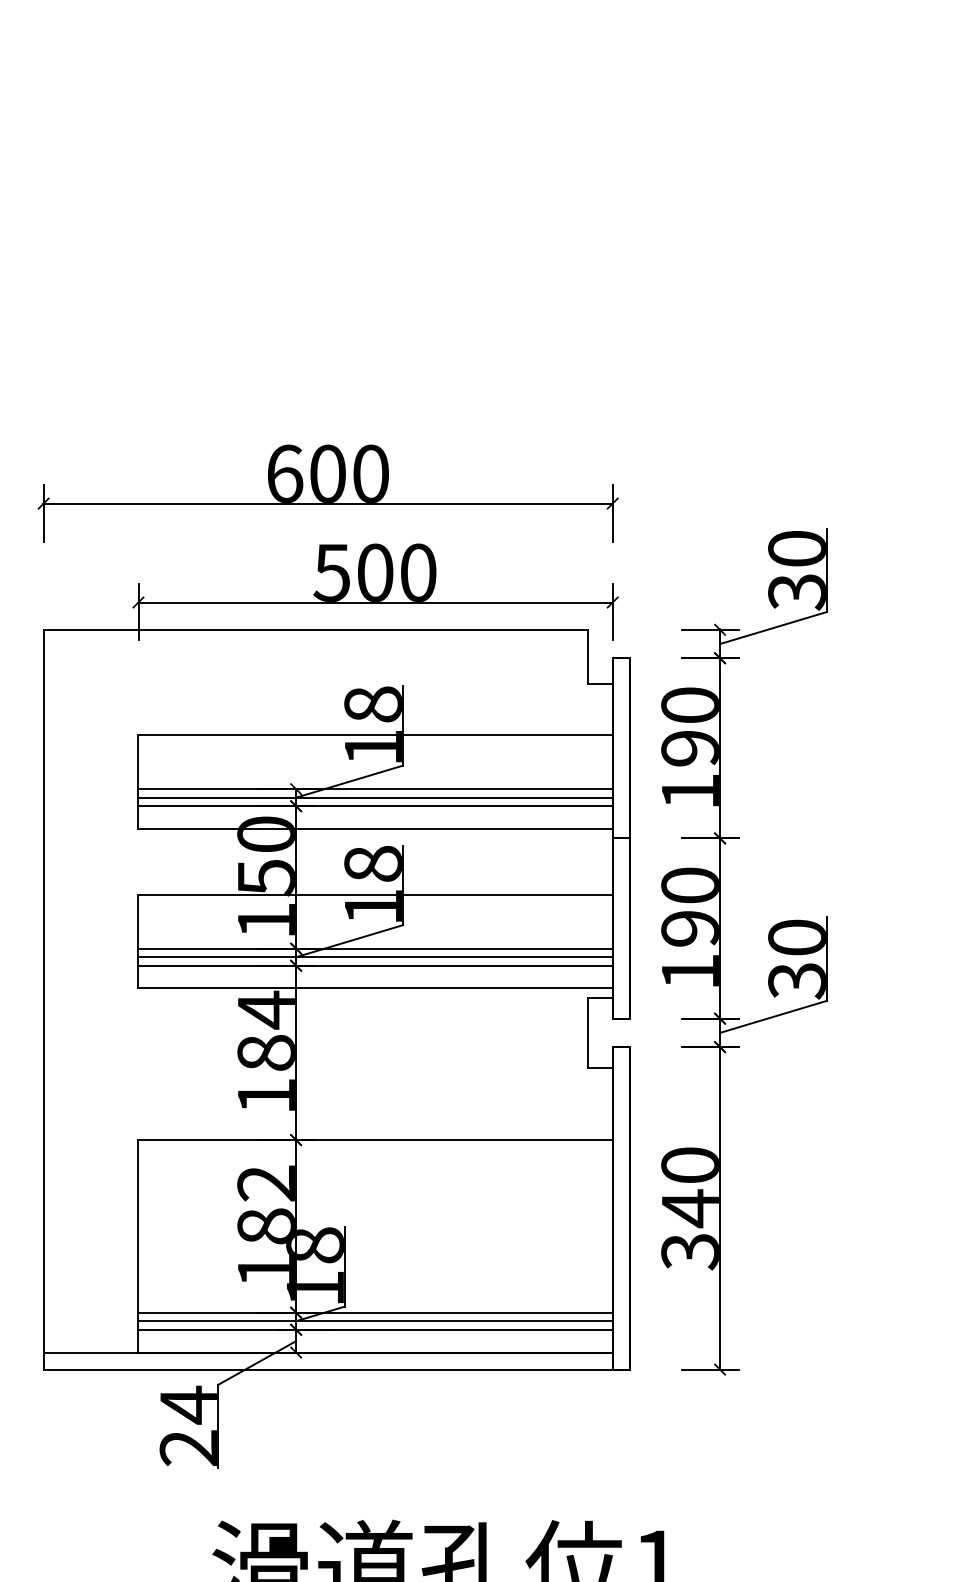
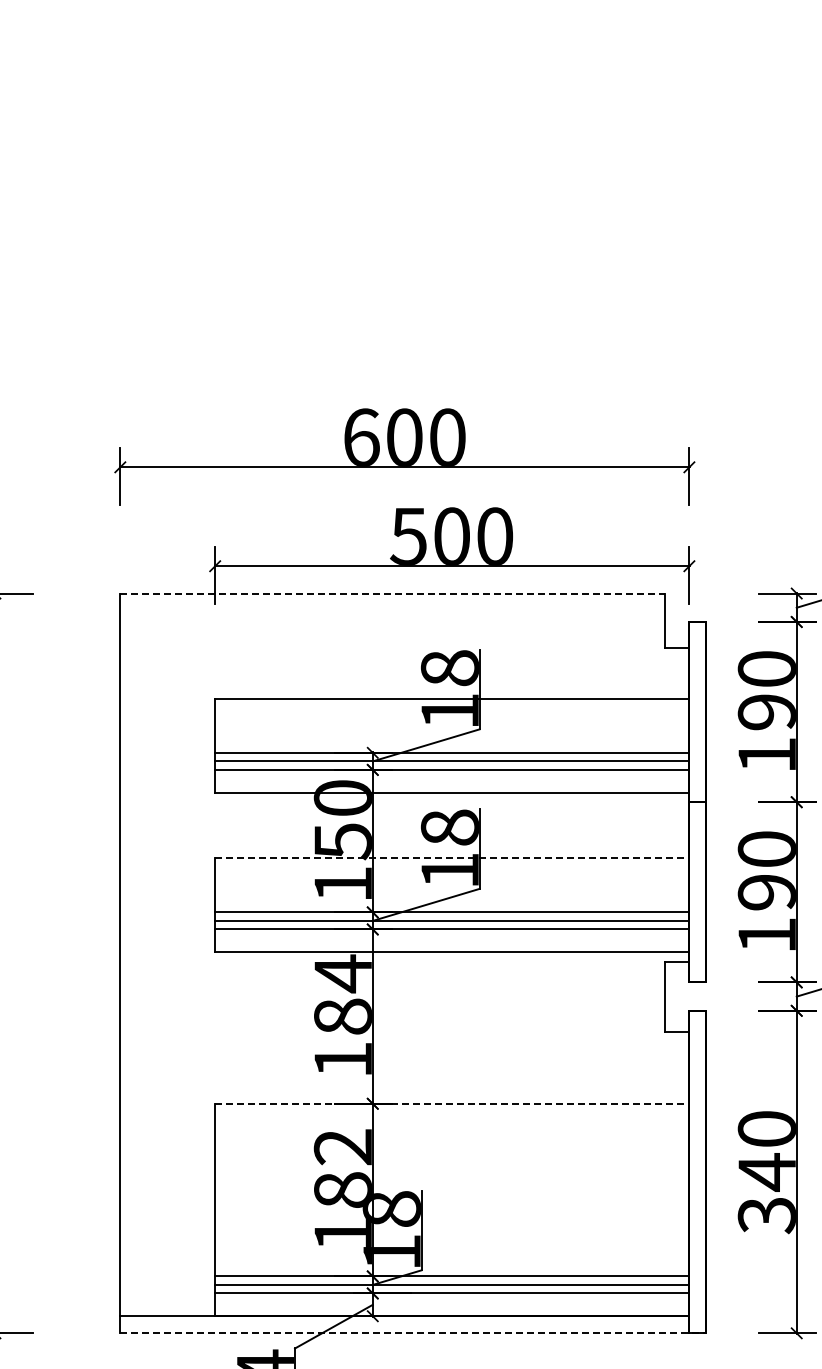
line: (316, 629) -> (393, 593), solid -> dashed
line: (376, 894) -> (453, 858), solid -> dashed
line: (376, 1140) -> (453, 1104), solid -> dashed
line: (337, 1369) -> (414, 1333), solid -> dashed

